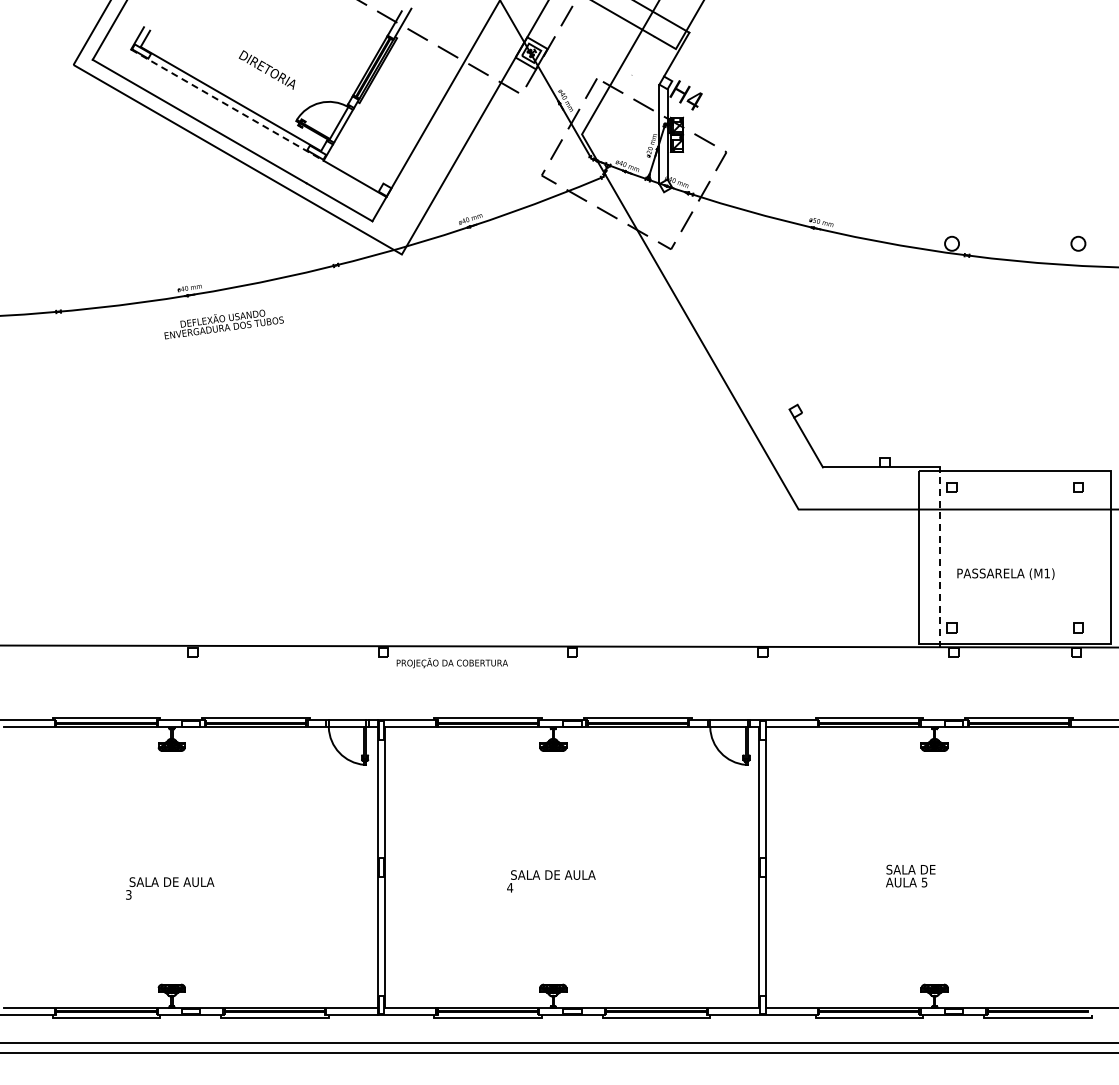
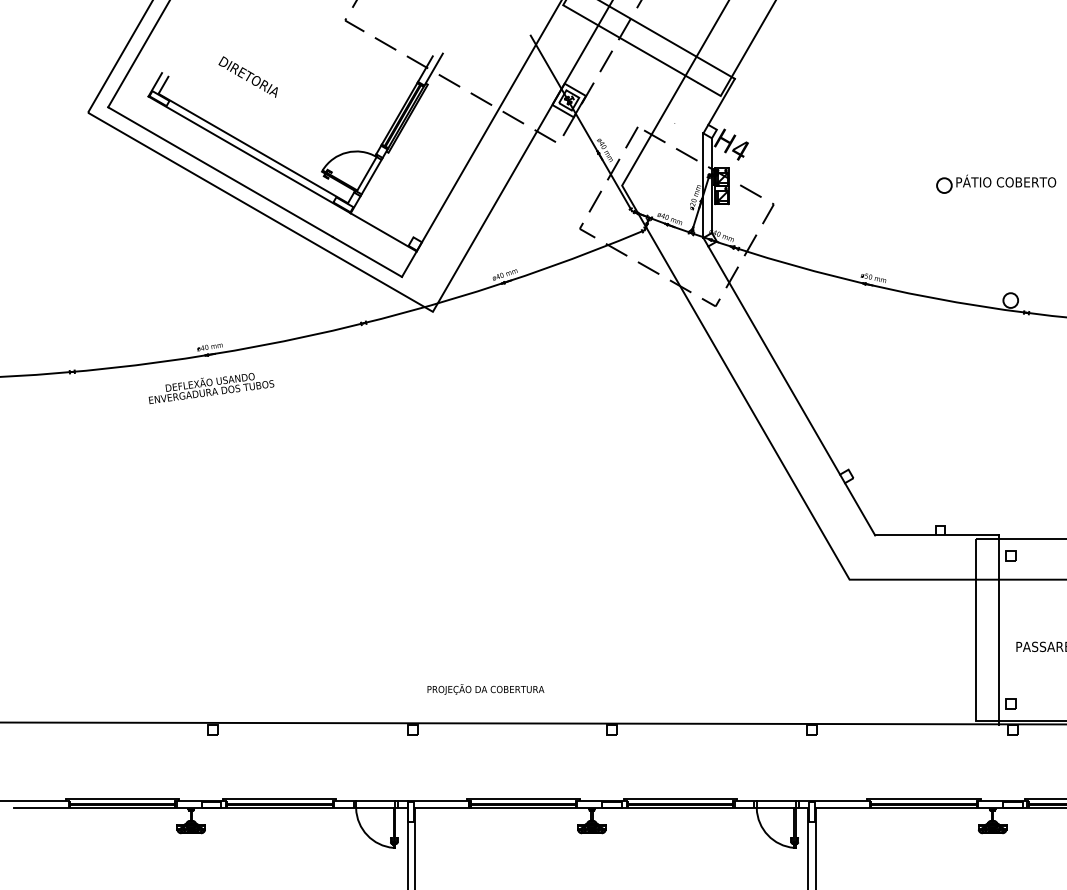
text: (266, 69) -> (247, 76), moved
line: (227, 105) -> (249, 155), dashed -> solid
part: (938, 133) -> (996, 184), added
line: (726, 300) -> (773, 360), added
text: (223, 324) -> (210, 388), moved
line: (940, 557) -> (998, 630), dashed -> solid
text: (451, 663) -> (485, 689), moved

